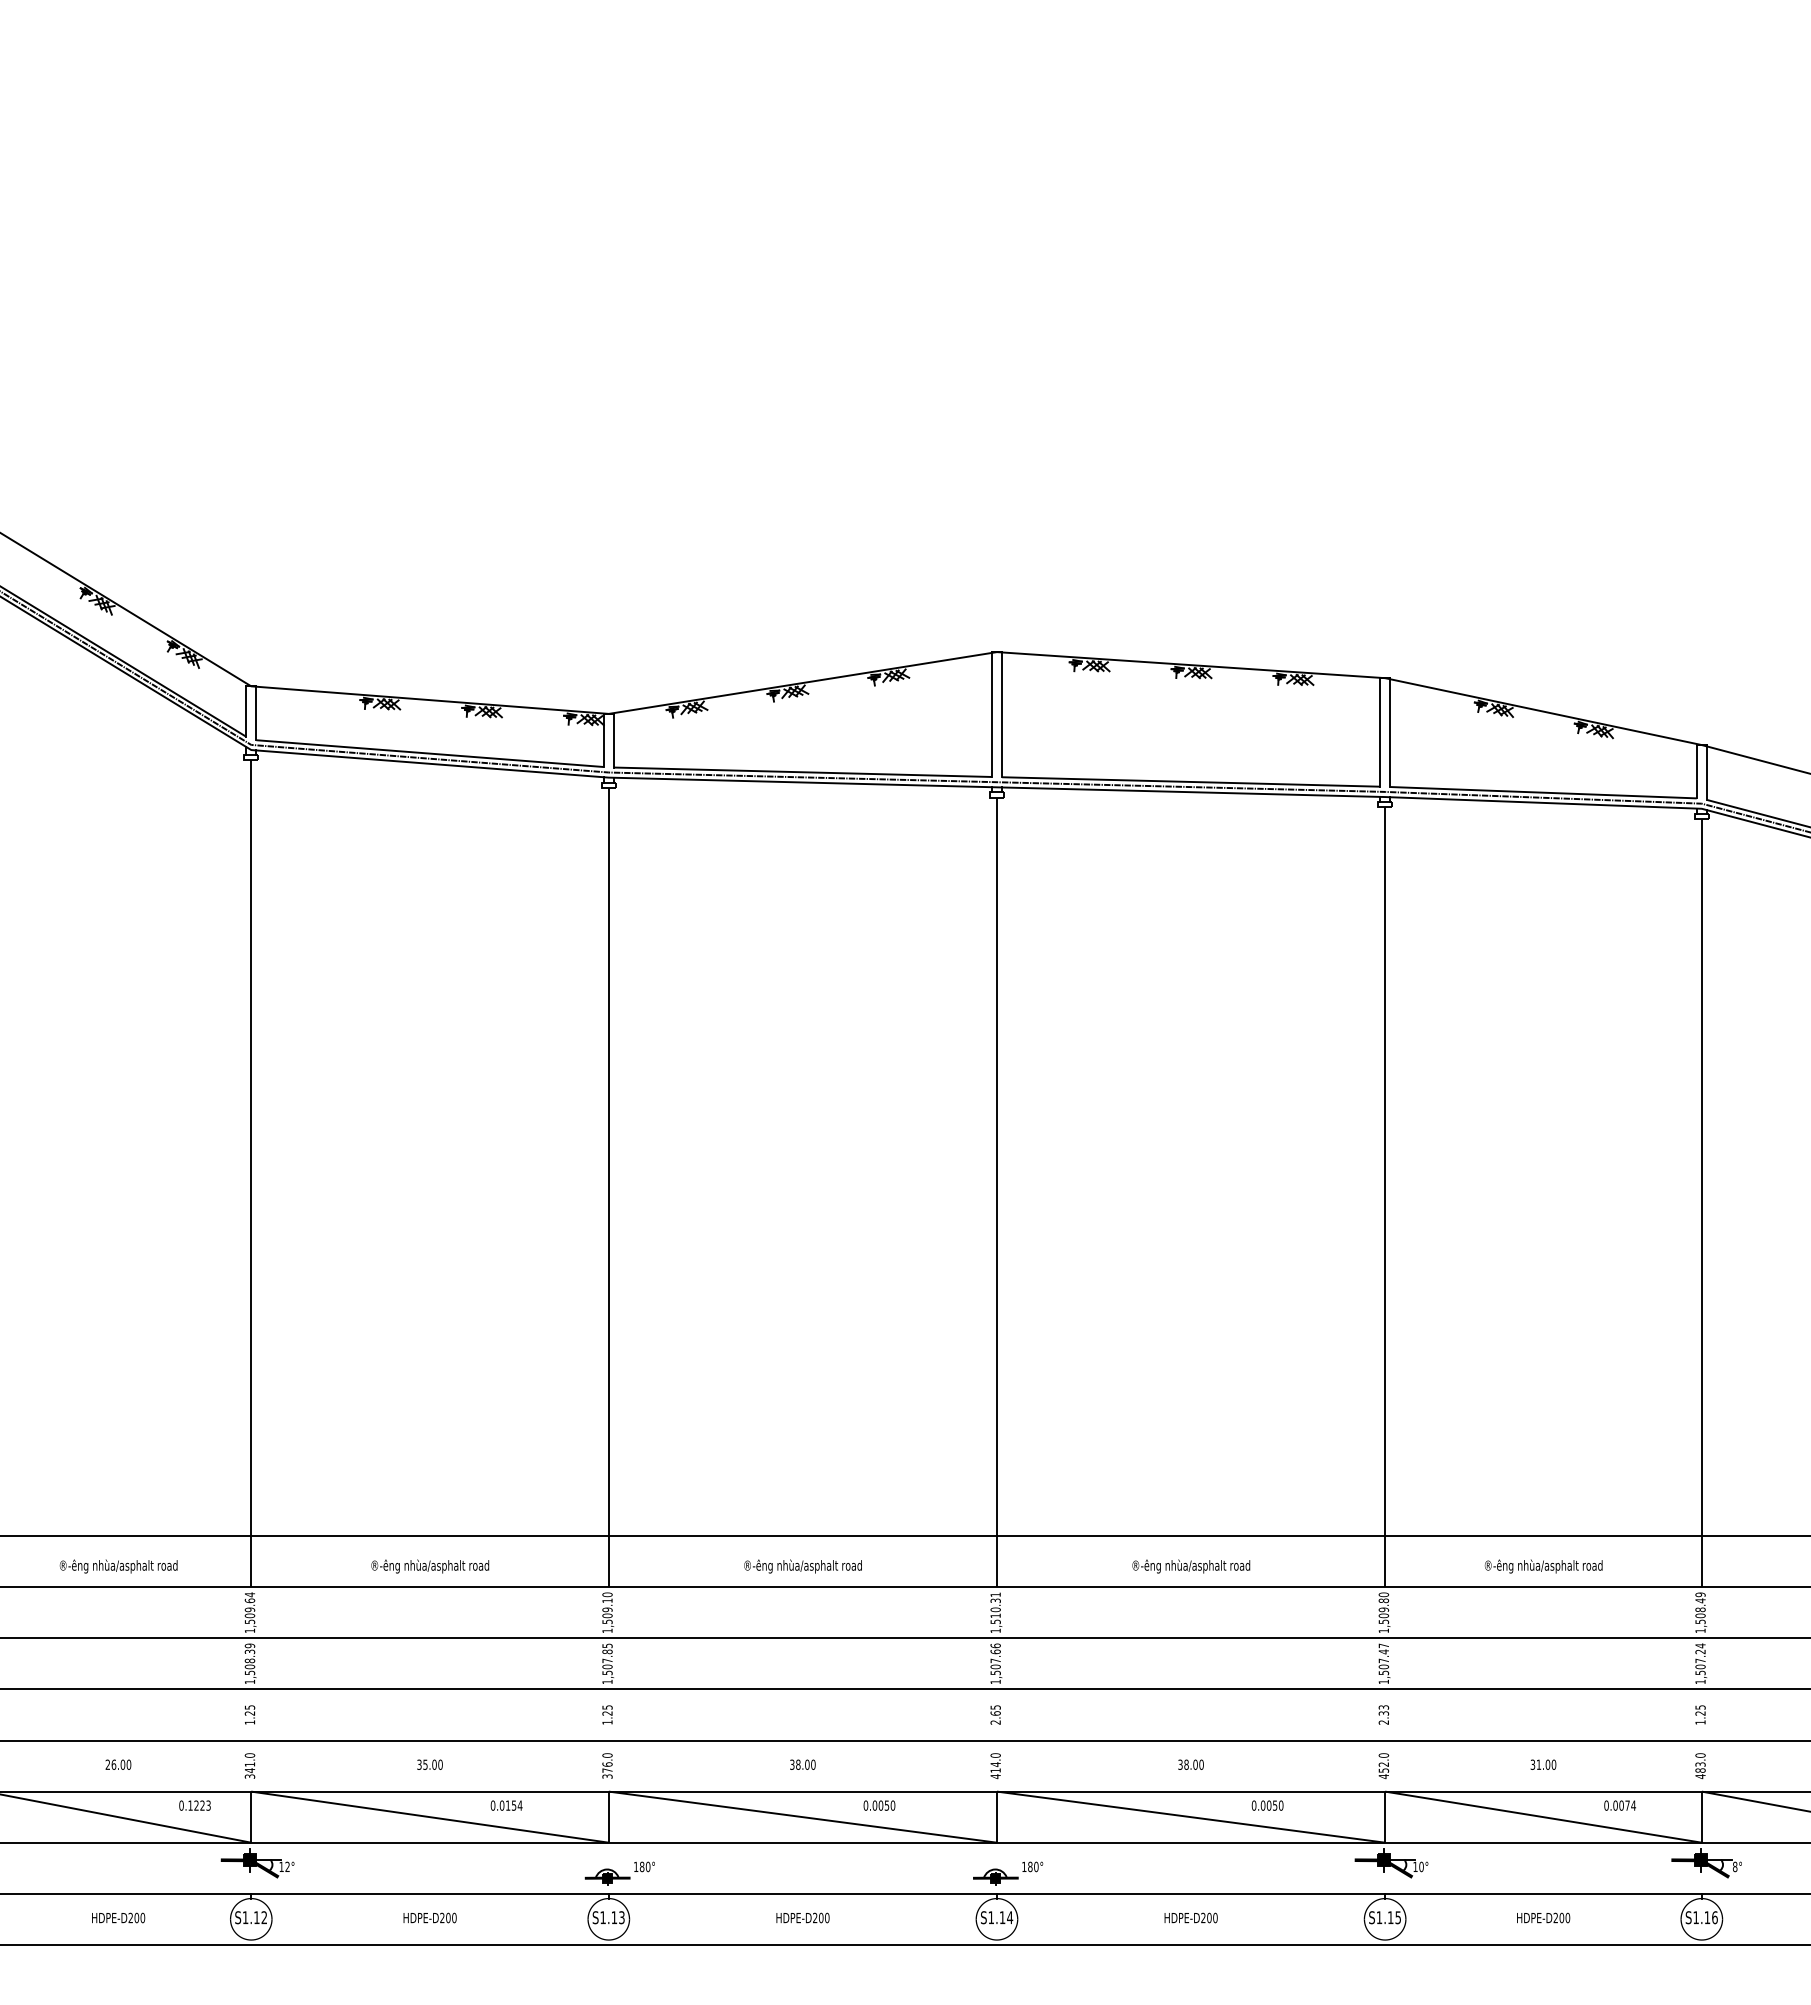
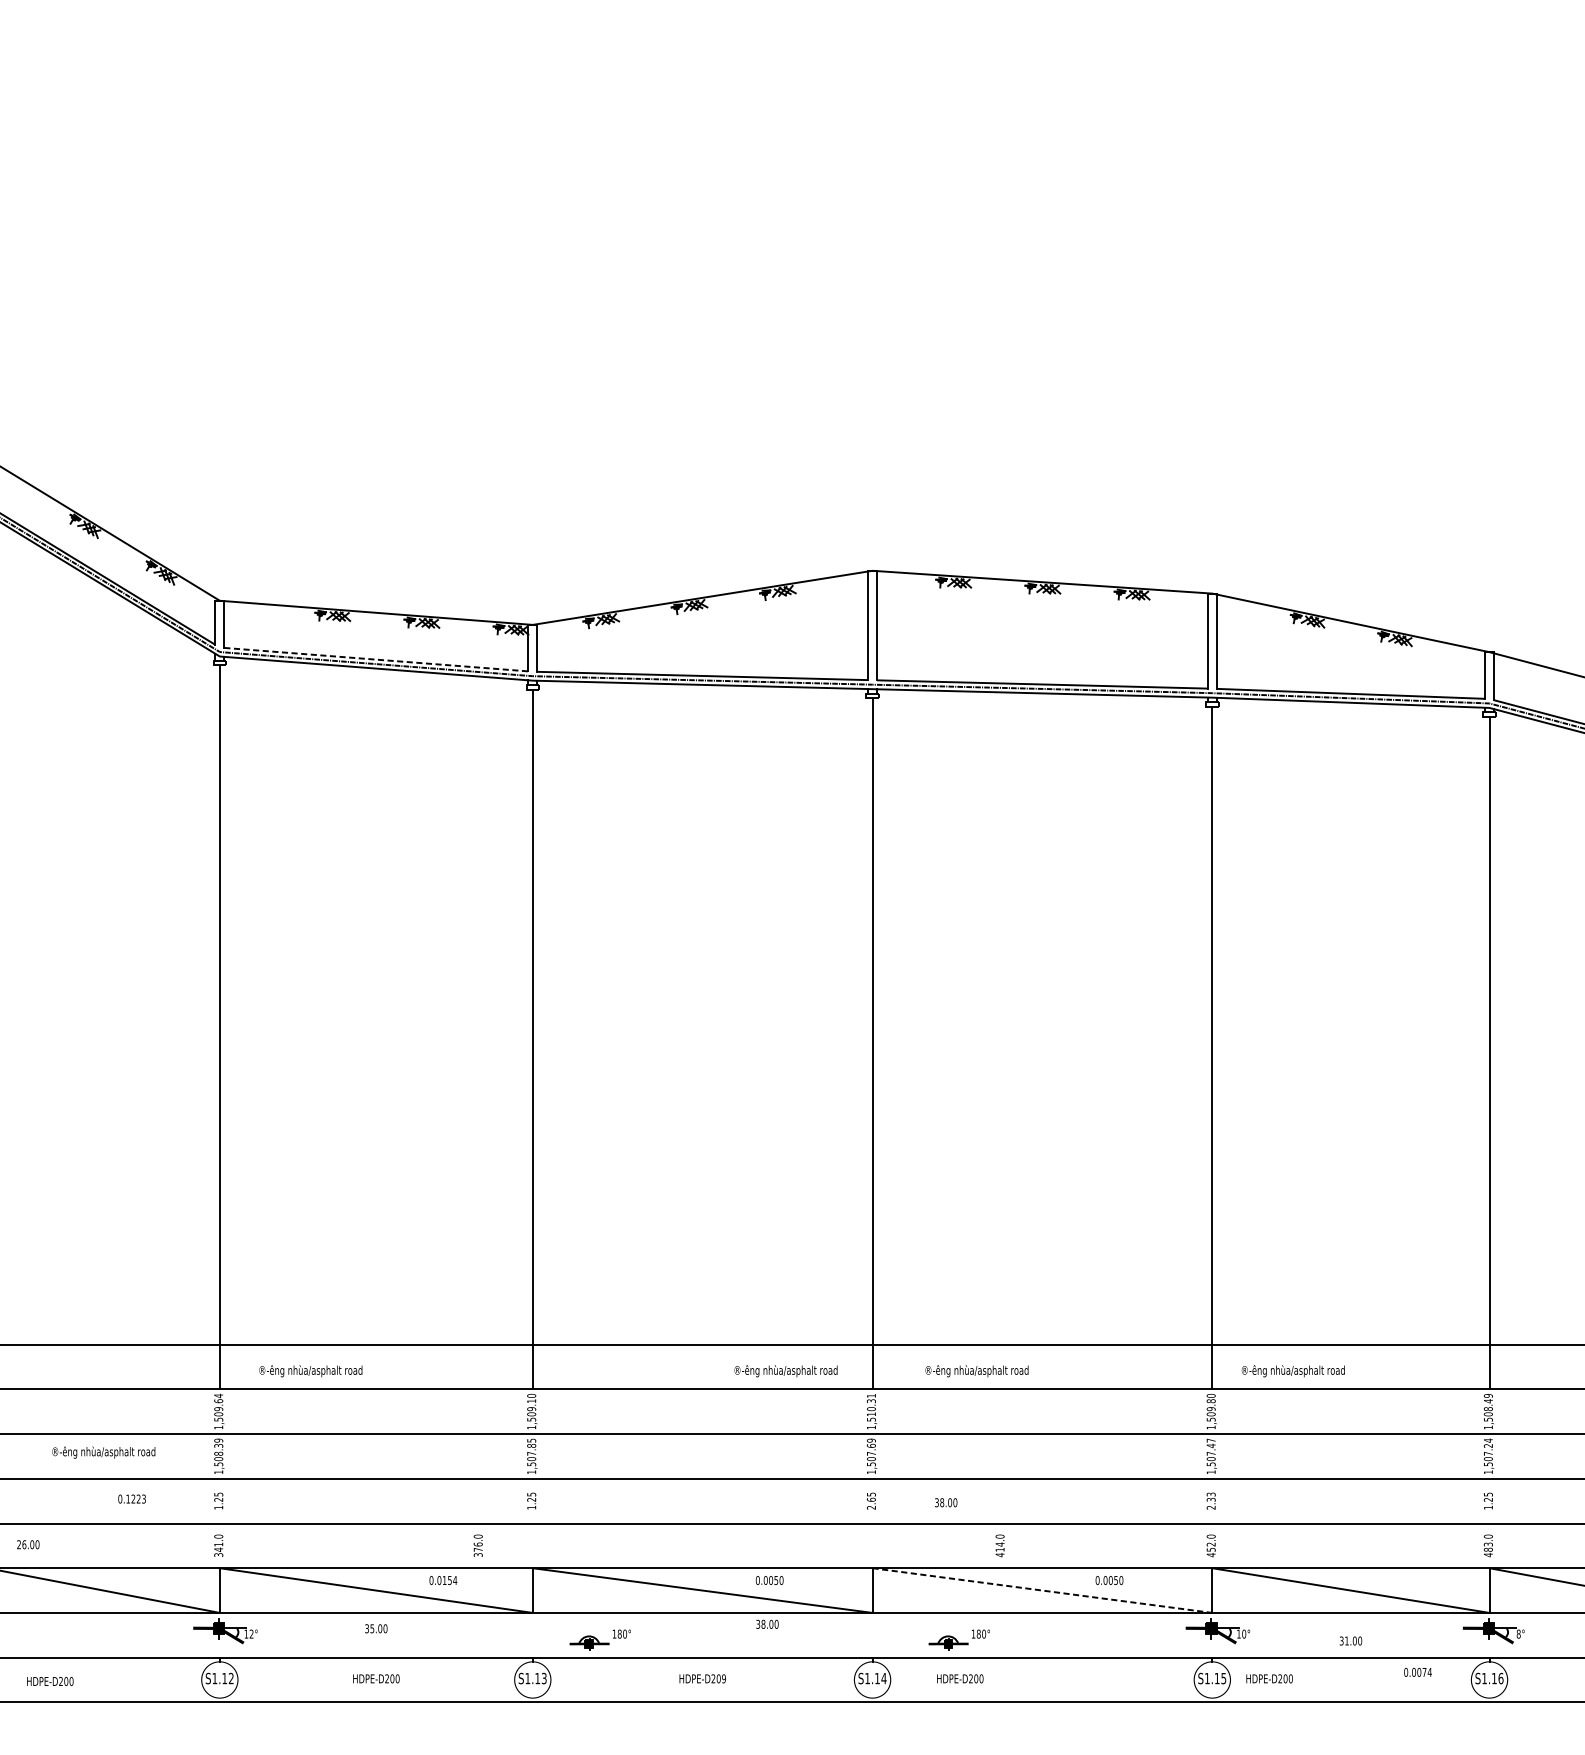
line: (430, 753) -> (376, 659), solid -> dashed
text: (118, 1566) -> (103, 1452), moved
text: (430, 1566) -> (311, 1371), moved
text: (802, 1566) -> (785, 1371), moved
text: (1191, 1566) -> (977, 1371), moved
text: (1543, 1566) -> (1293, 1371), moved
text: (995, 1645) -> (871, 1440), 1,507.66 -> 1,507.69
text: (118, 1764) -> (28, 1544), moved
text: (429, 1764) -> (375, 1628), moved
text: (802, 1764) -> (767, 1624), moved
text: (1190, 1764) -> (945, 1502), moved
text: (1543, 1764) -> (1350, 1640), moved
text: (607, 1765) -> (478, 1545), moved
text: (995, 1766) -> (999, 1546), moved
text: (194, 1805) -> (131, 1498), moved
text: (1619, 1805) -> (1417, 1672), moved
line: (1191, 1817) -> (1042, 1590), solid -> dashed
part: (619, 1873) -> (599, 1639), moved
part: (1008, 1873) -> (959, 1639), moved
text: (118, 1917) -> (50, 1681), moved
text: (1190, 1917) -> (959, 1678), moved
text: (1543, 1917) -> (1269, 1678), moved
text: (827, 1918) -> (724, 1679), HDPE-D200 -> HDPE-D209

